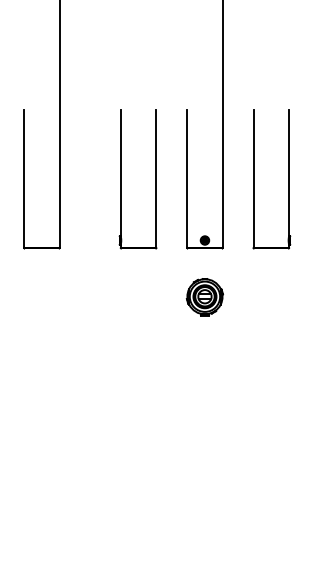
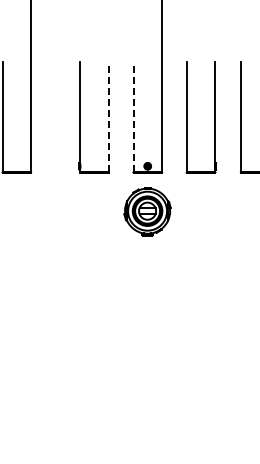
line: (156, 178) -> (108, 116), solid -> dashed
line: (187, 178) -> (133, 116), solid -> dashed
part: (204, 296) -> (147, 211), size x1.6

